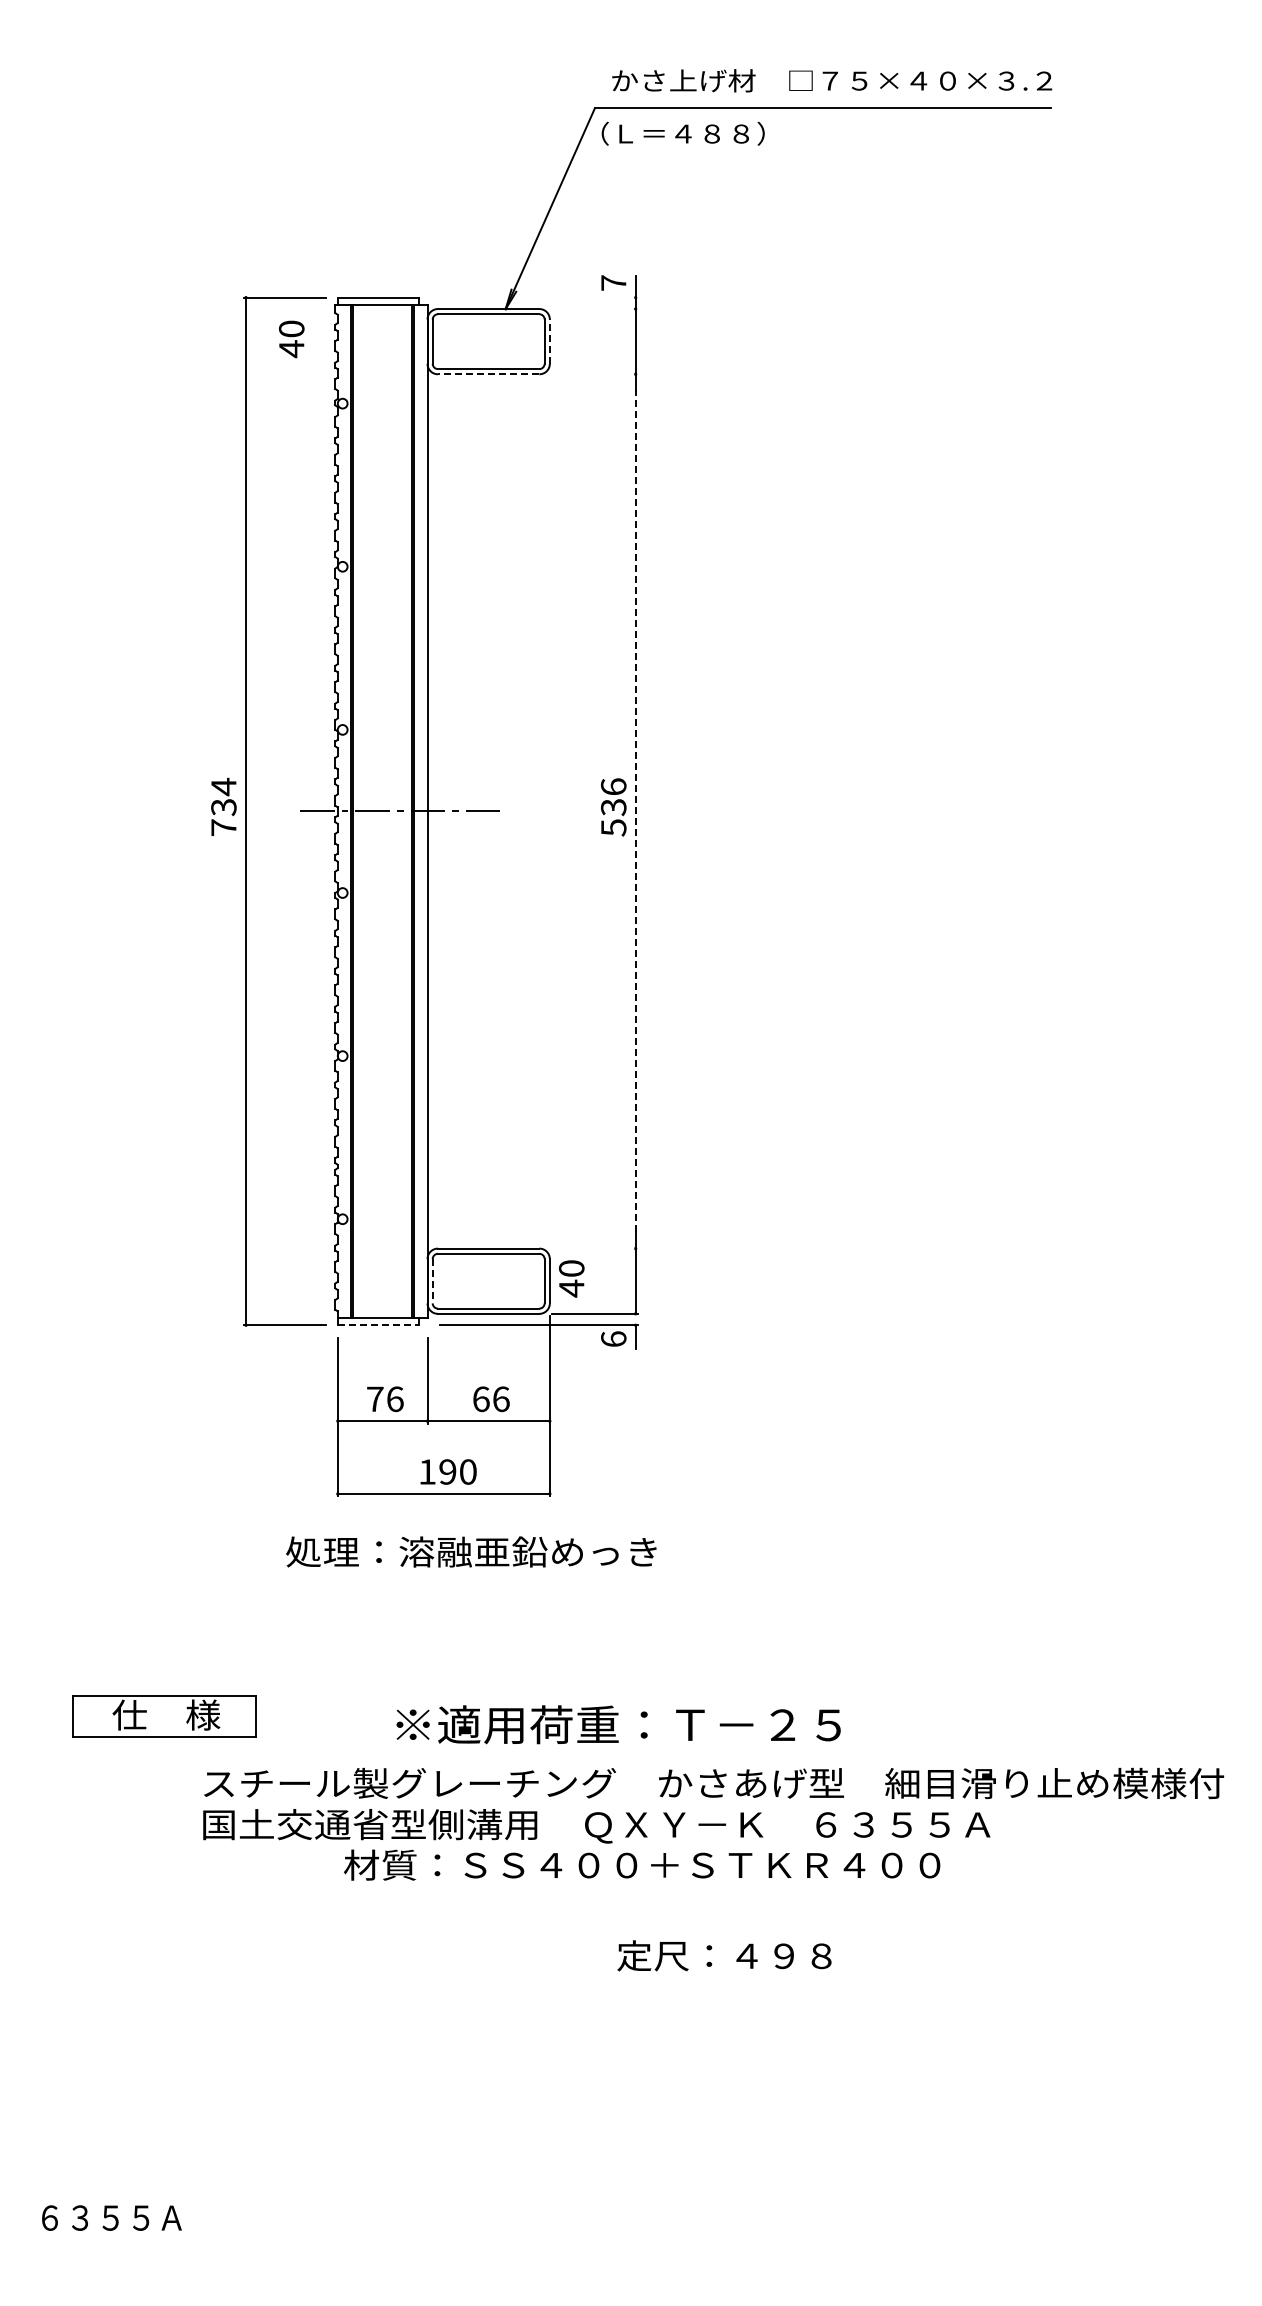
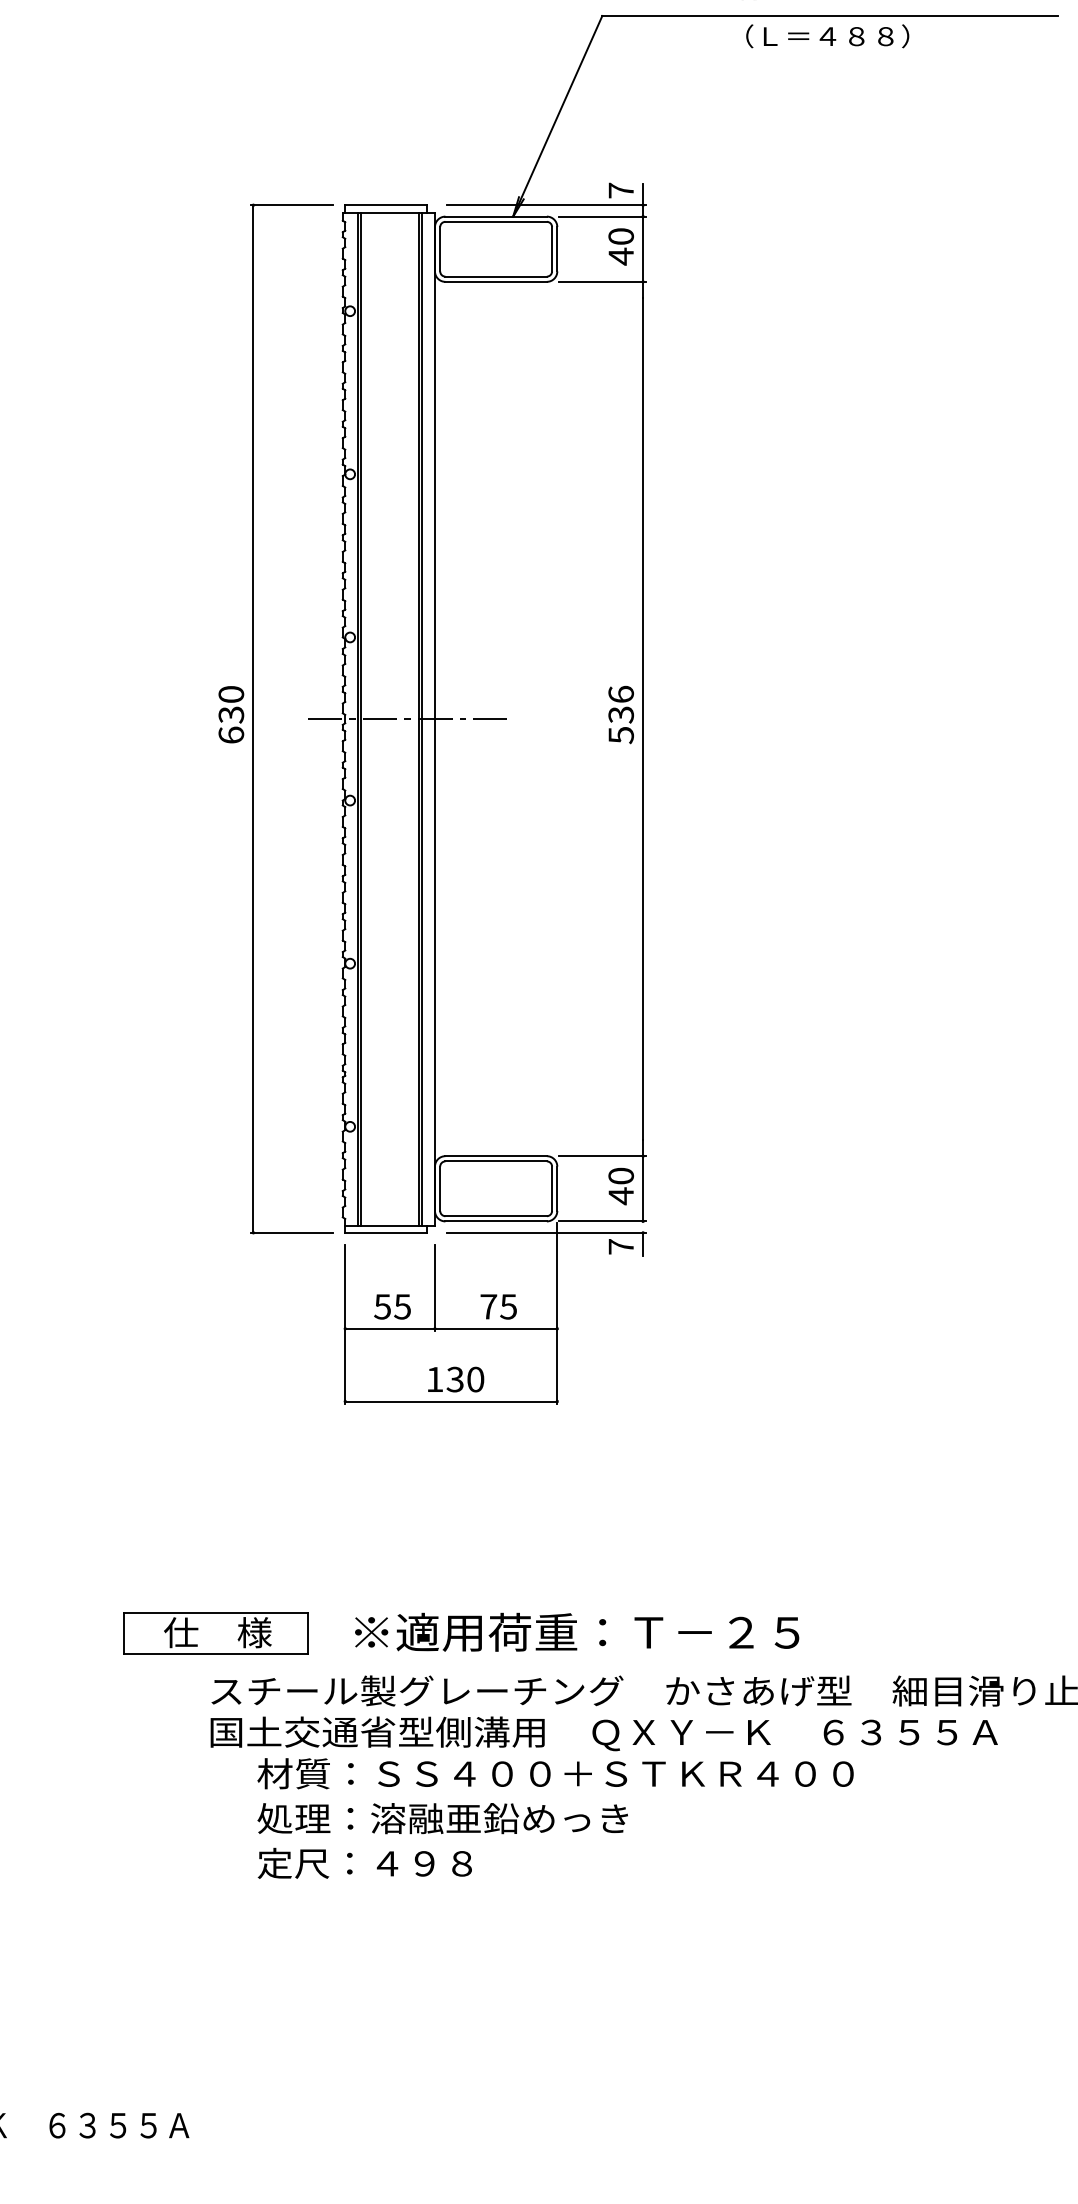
text: (682, 133) -> (826, 36), moved
line: (538, 297) -> (545, 205), added
line: (594, 309) -> (601, 217), added
text: (291, 339) -> (620, 247), moved
line: (549, 341) -> (556, 249), dashed -> solid
line: (488, 374) -> (495, 282), dashed -> solid
line: (594, 374) -> (601, 282), added
text: (223, 806) -> (230, 714), 734 -> 630
line: (635, 811) -> (642, 719), dashed -> solid
line: (594, 1248) -> (601, 1156), added
text: (571, 1278) -> (620, 1186), moved
line: (432, 1281) -> (439, 1189), dashed -> solid
line: (378, 1325) -> (385, 1233), dashed -> solid
text: (613, 1338) -> (620, 1246), 6 -> 7
text: (384, 1399) -> (391, 1307), 76 -> 55
text: (491, 1399) -> (498, 1307), 66 -> 75
text: (447, 1471) -> (454, 1379), 190 -> 130
text: (471, 1551) -> (442, 1818), moved
part: (164, 1716) -> (215, 1634), moved
text: (618, 1724) -> (576, 1632), moved
text: (642, 1864) -> (555, 1773), moved
text: (724, 1955) -> (364, 1863), moved

